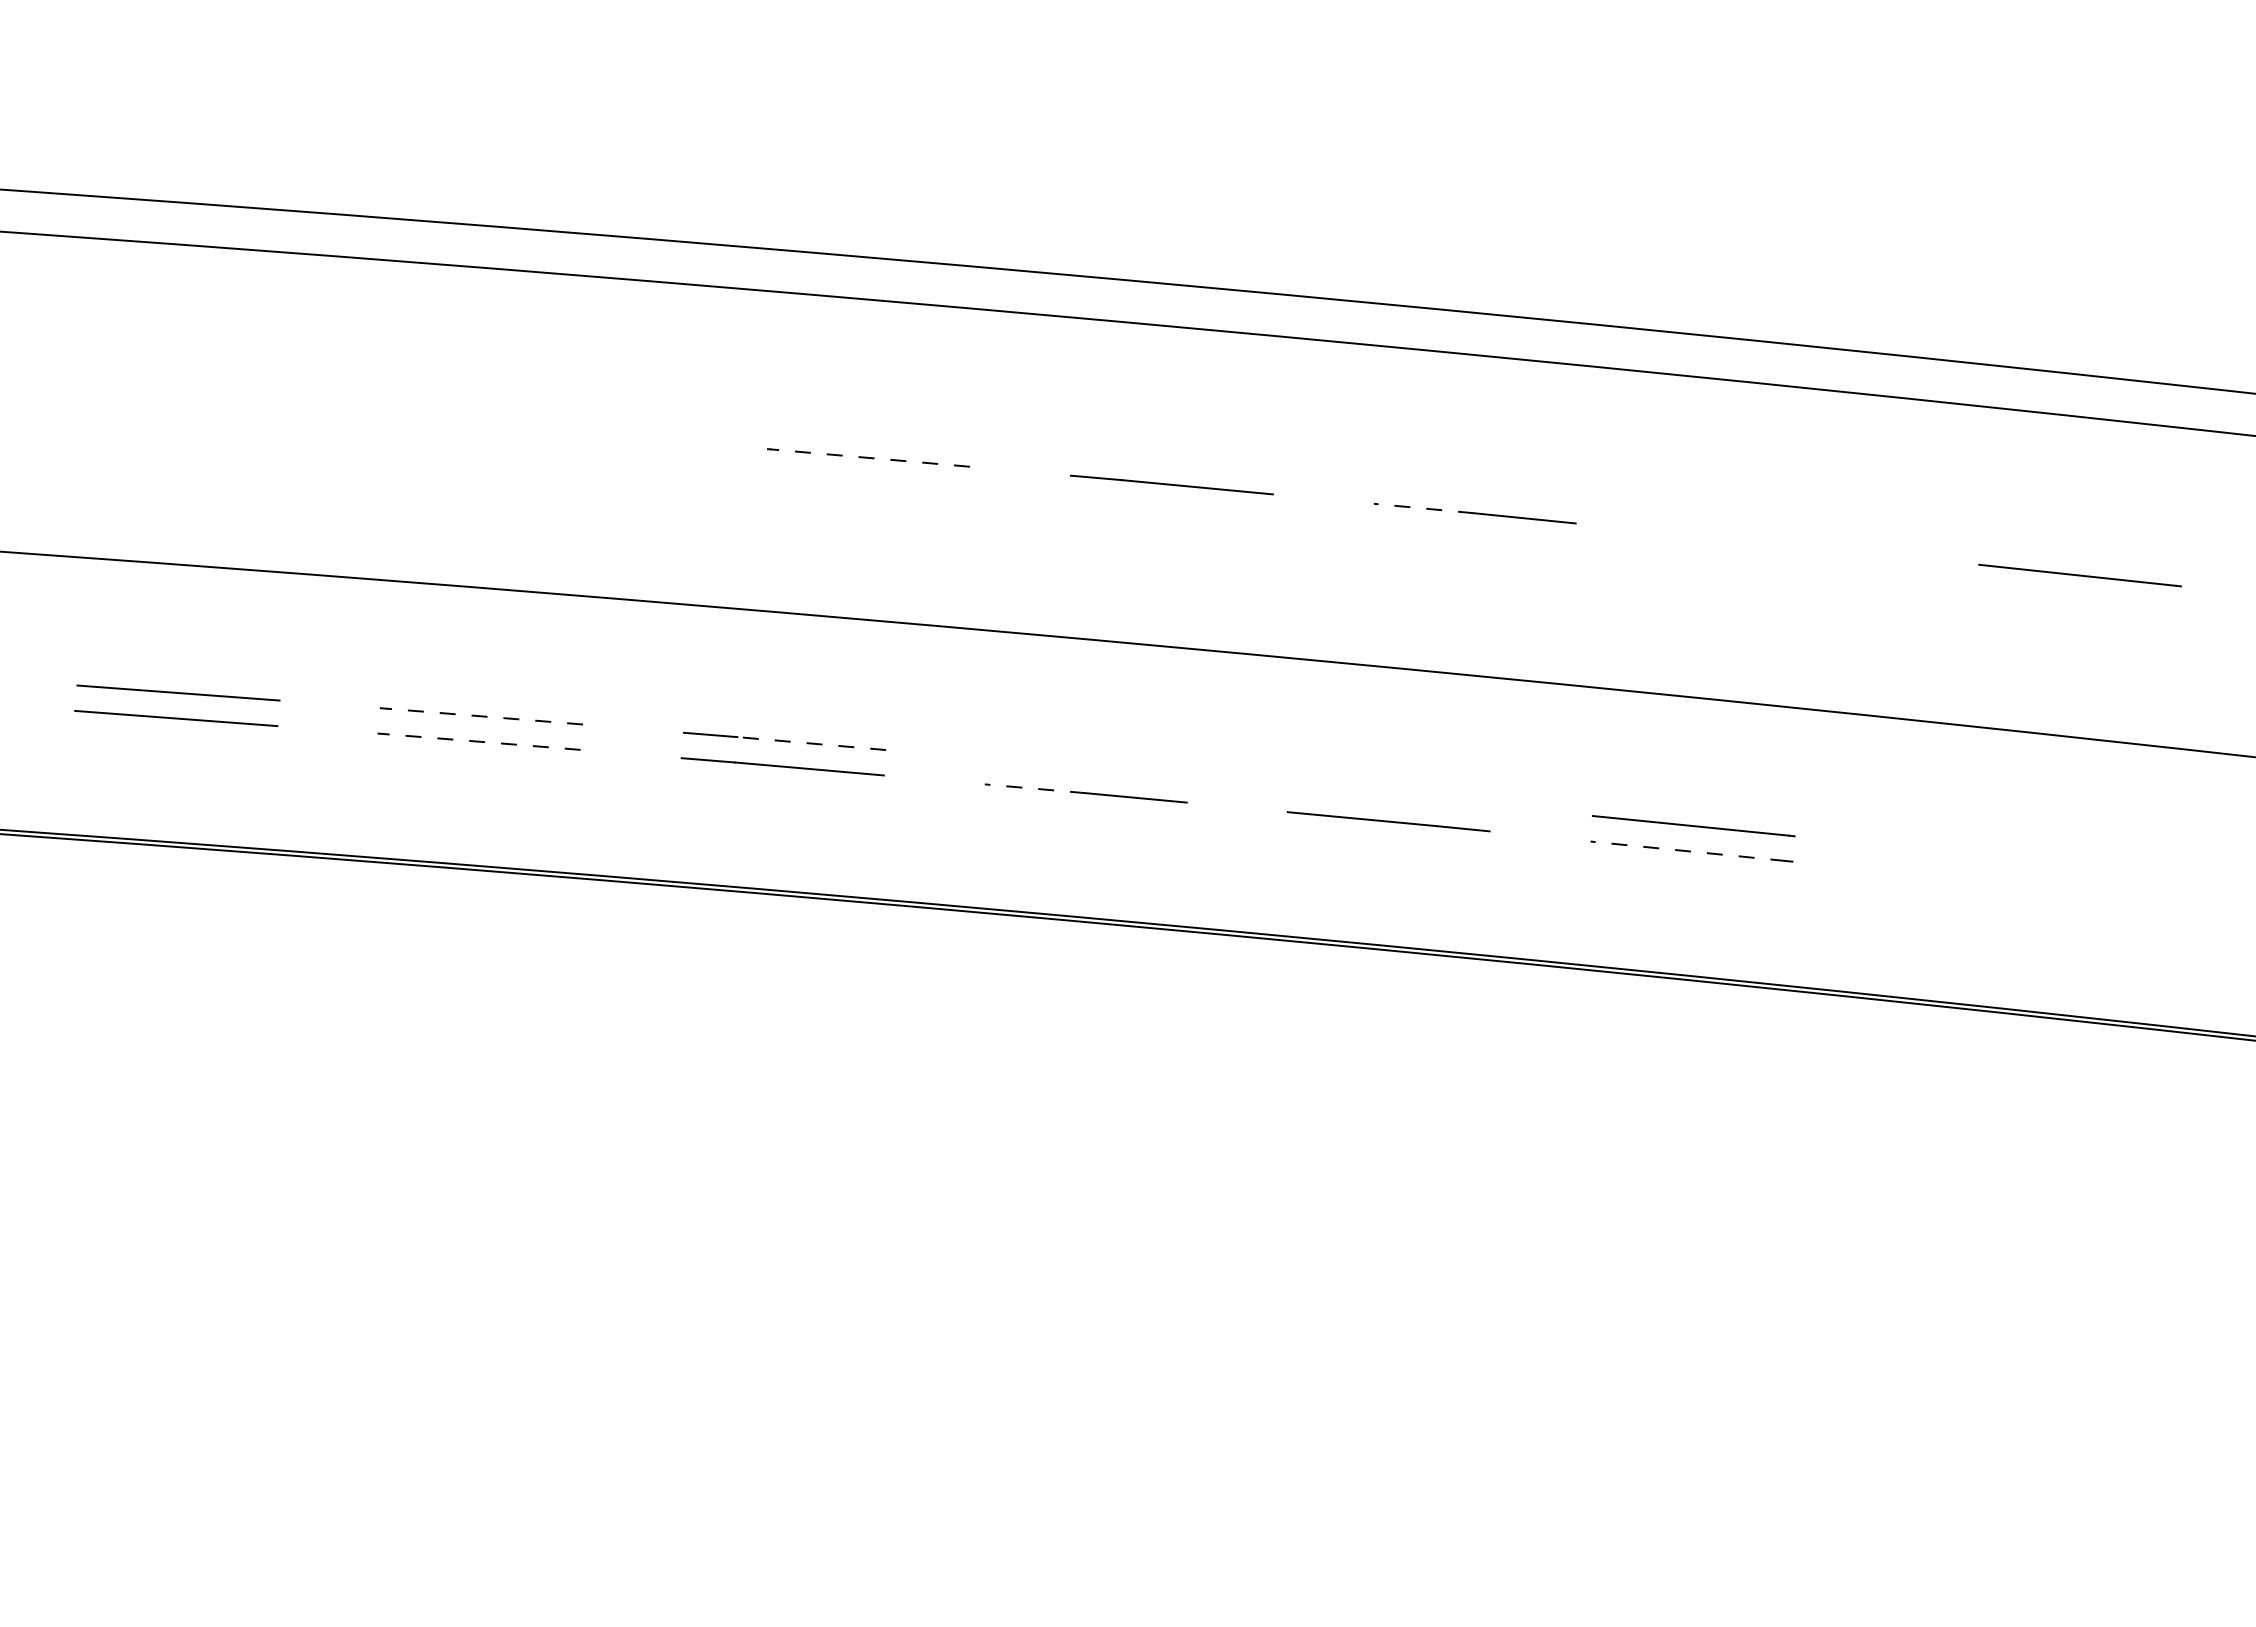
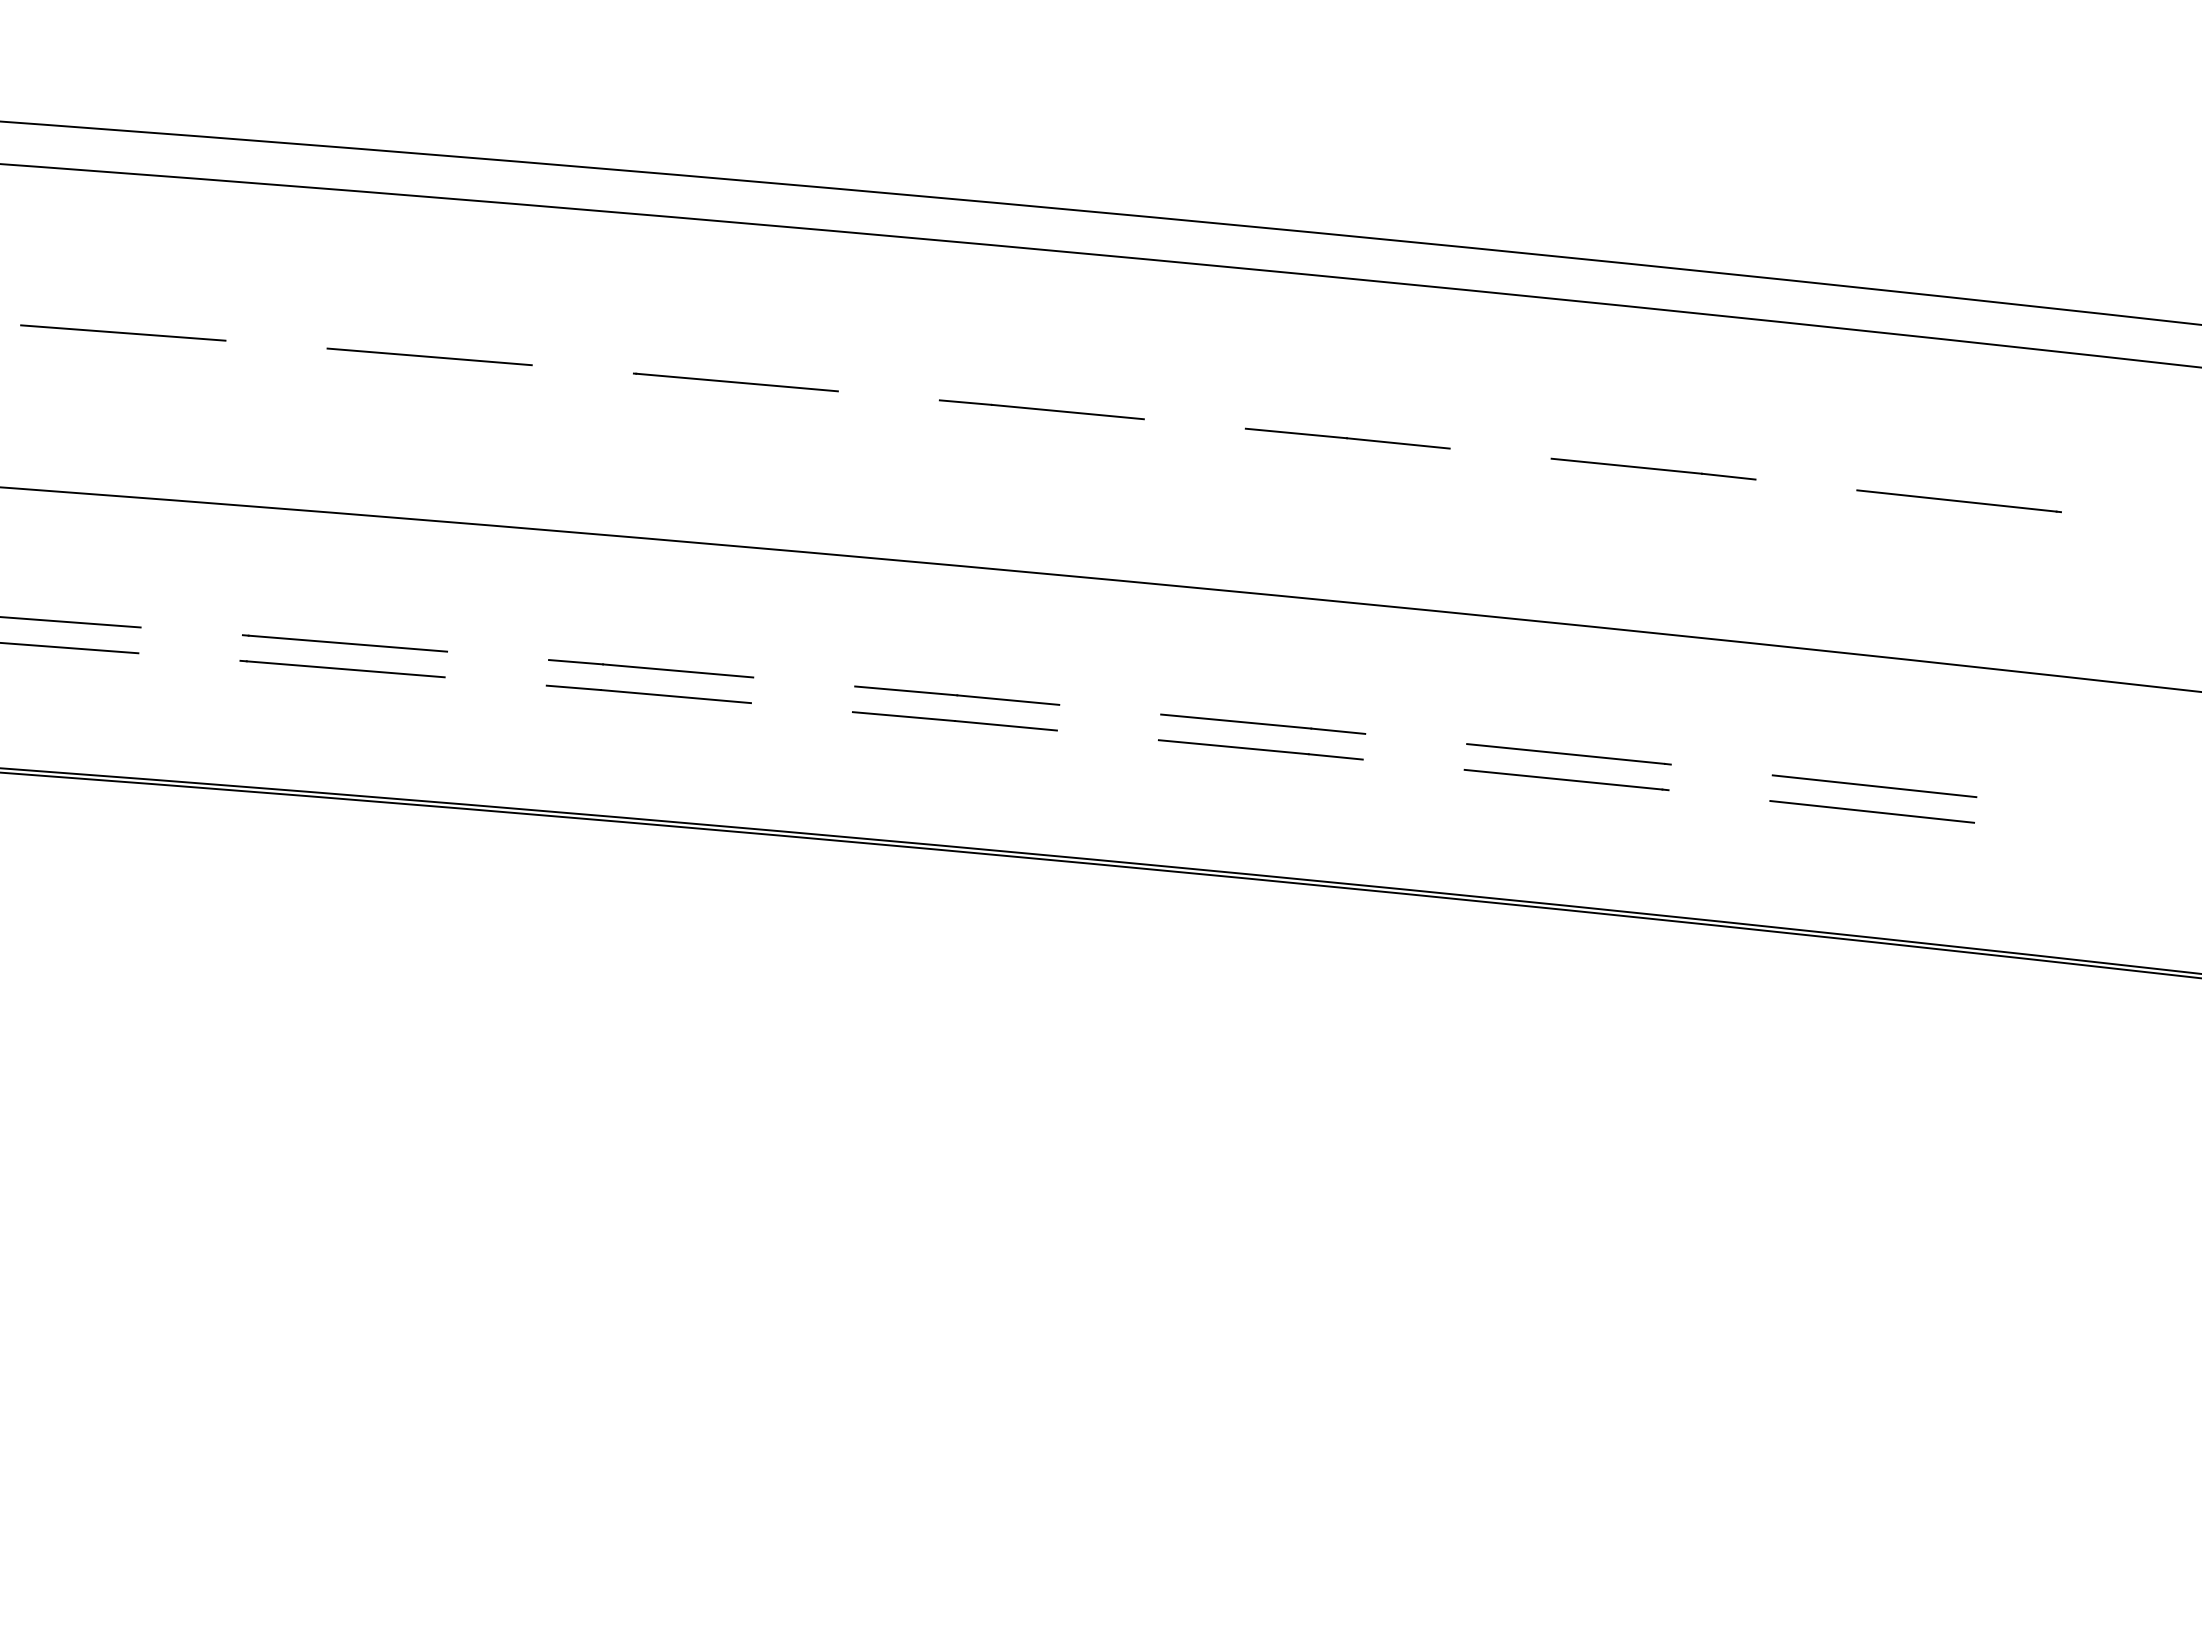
line: (262, 408) -> (123, 332), added
line: (565, 432) -> (429, 356), added
line: (869, 458) -> (736, 382), dashed -> solid
line: (1423, 508) -> (1295, 433), dashed -> solid
line: (1777, 543) -> (1653, 468), added
line: (484, 716) -> (347, 643), dashed -> solid
line: (482, 741) -> (345, 668), dashed -> solid
line: (811, 743) -> (677, 670), dashed -> solid
line: (1087, 768) -> (956, 696), added
line: (1035, 788) -> (904, 716), dashed -> solid
line: (1390, 795) -> (1262, 723), added
line: (1687, 851) -> (1562, 779), dashed -> solid
line: (1996, 857) -> (1874, 785), added
line: (1993, 882) -> (1871, 811), added

